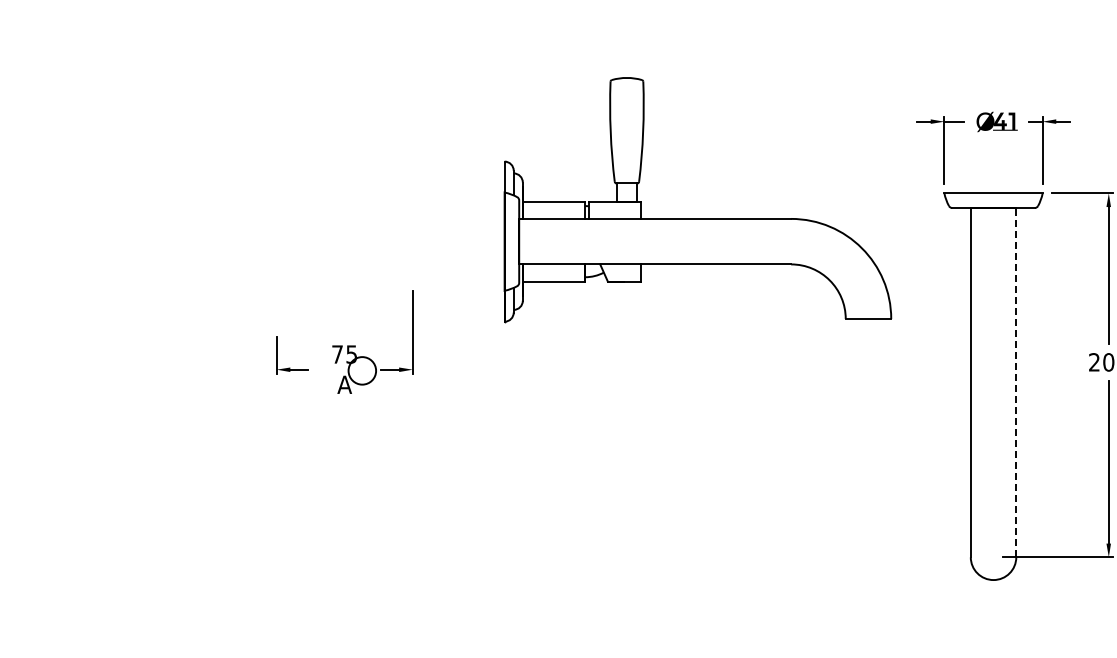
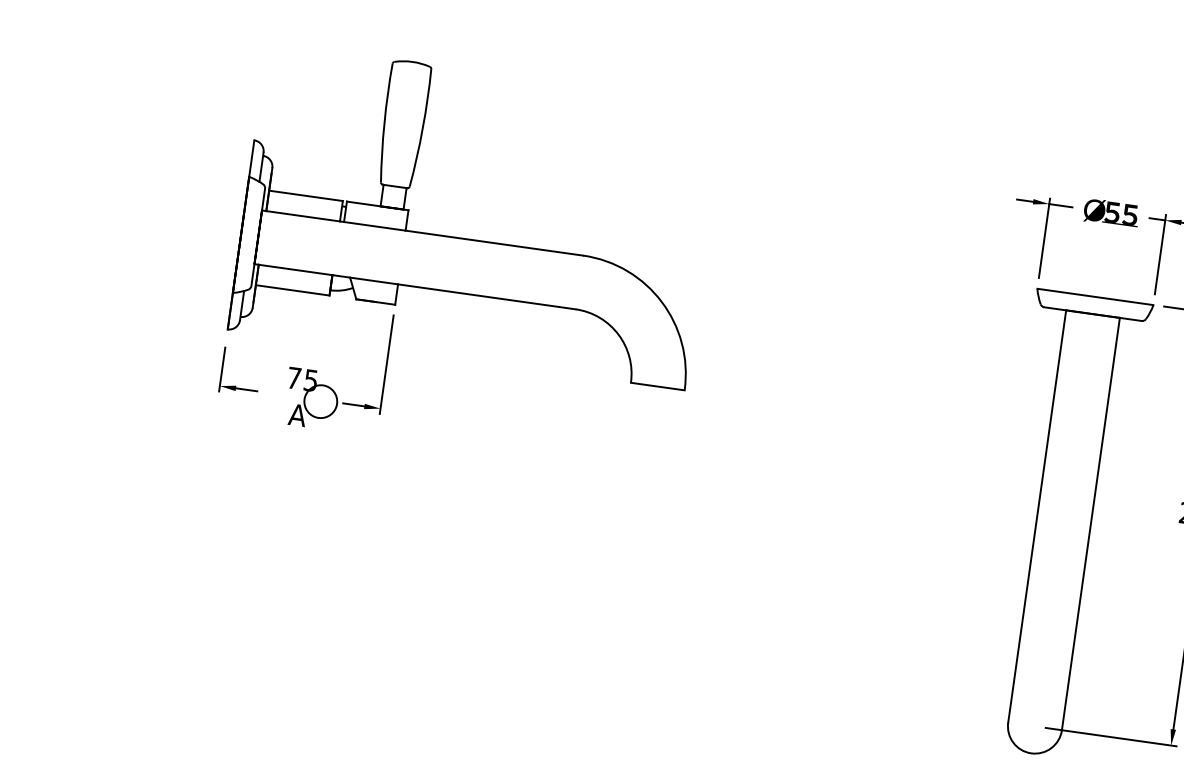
text: (997, 121) -> (1112, 212), 41 -> 55
part: (697, 218) -> (472, 239), moved
line: (1016, 382) -> (1091, 523), dashed -> solid

